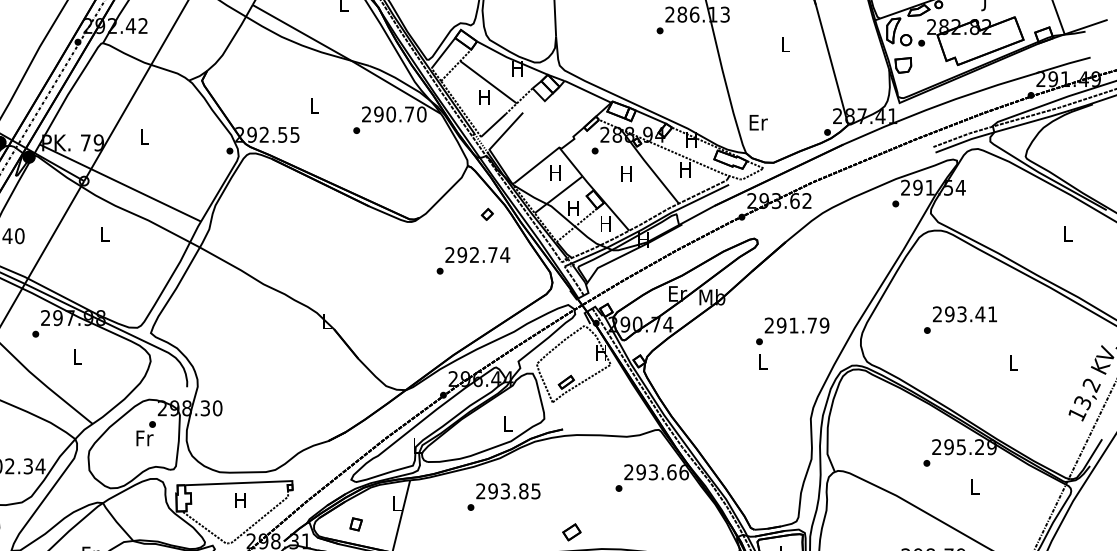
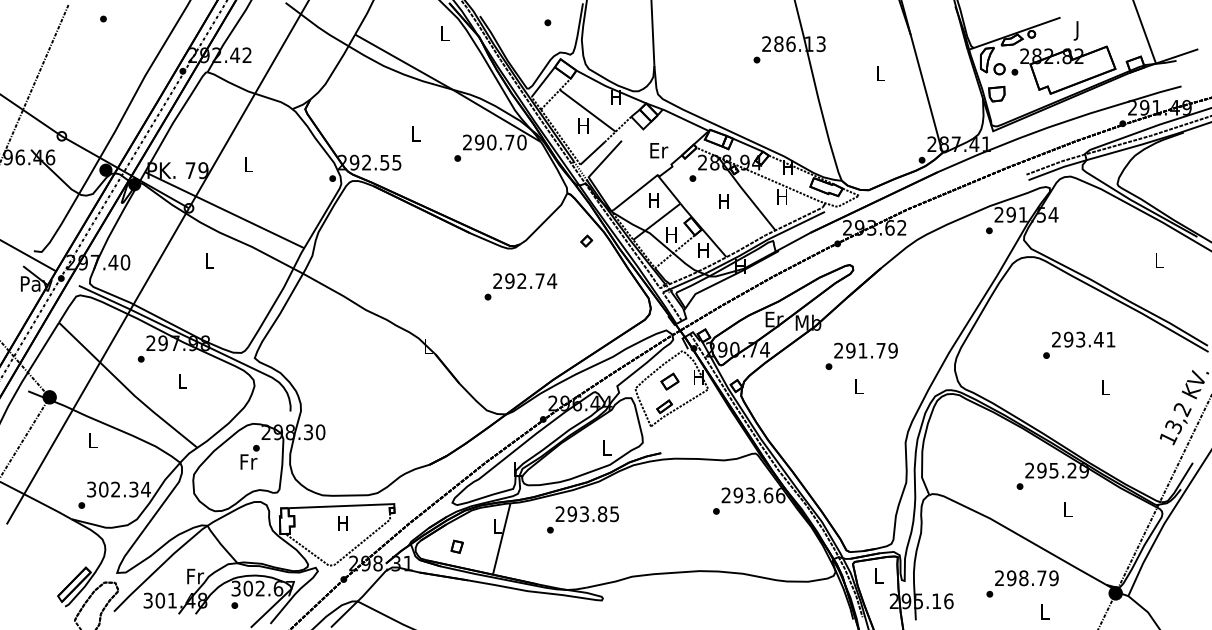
text: (759, 122) -> (659, 150), moved
text: (473, 260) -> (520, 286), moved
text: (960, 319) -> (1079, 344), moved
text: (792, 330) -> (861, 355), moved
text: (503, 496) -> (582, 519), moved
part: (571, 532) -> (669, 381), moved

